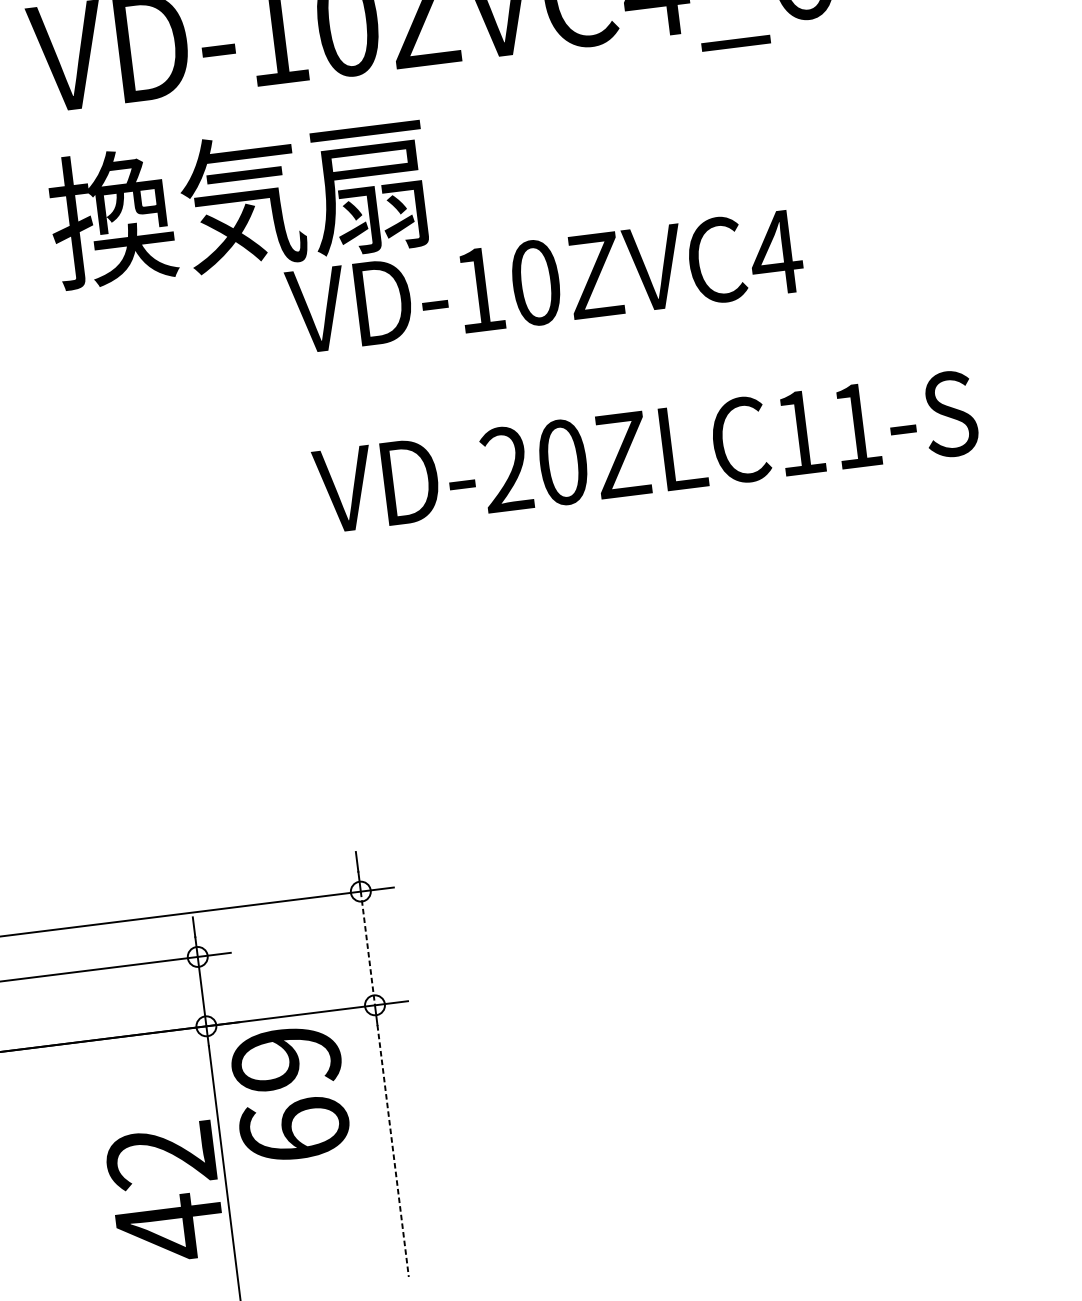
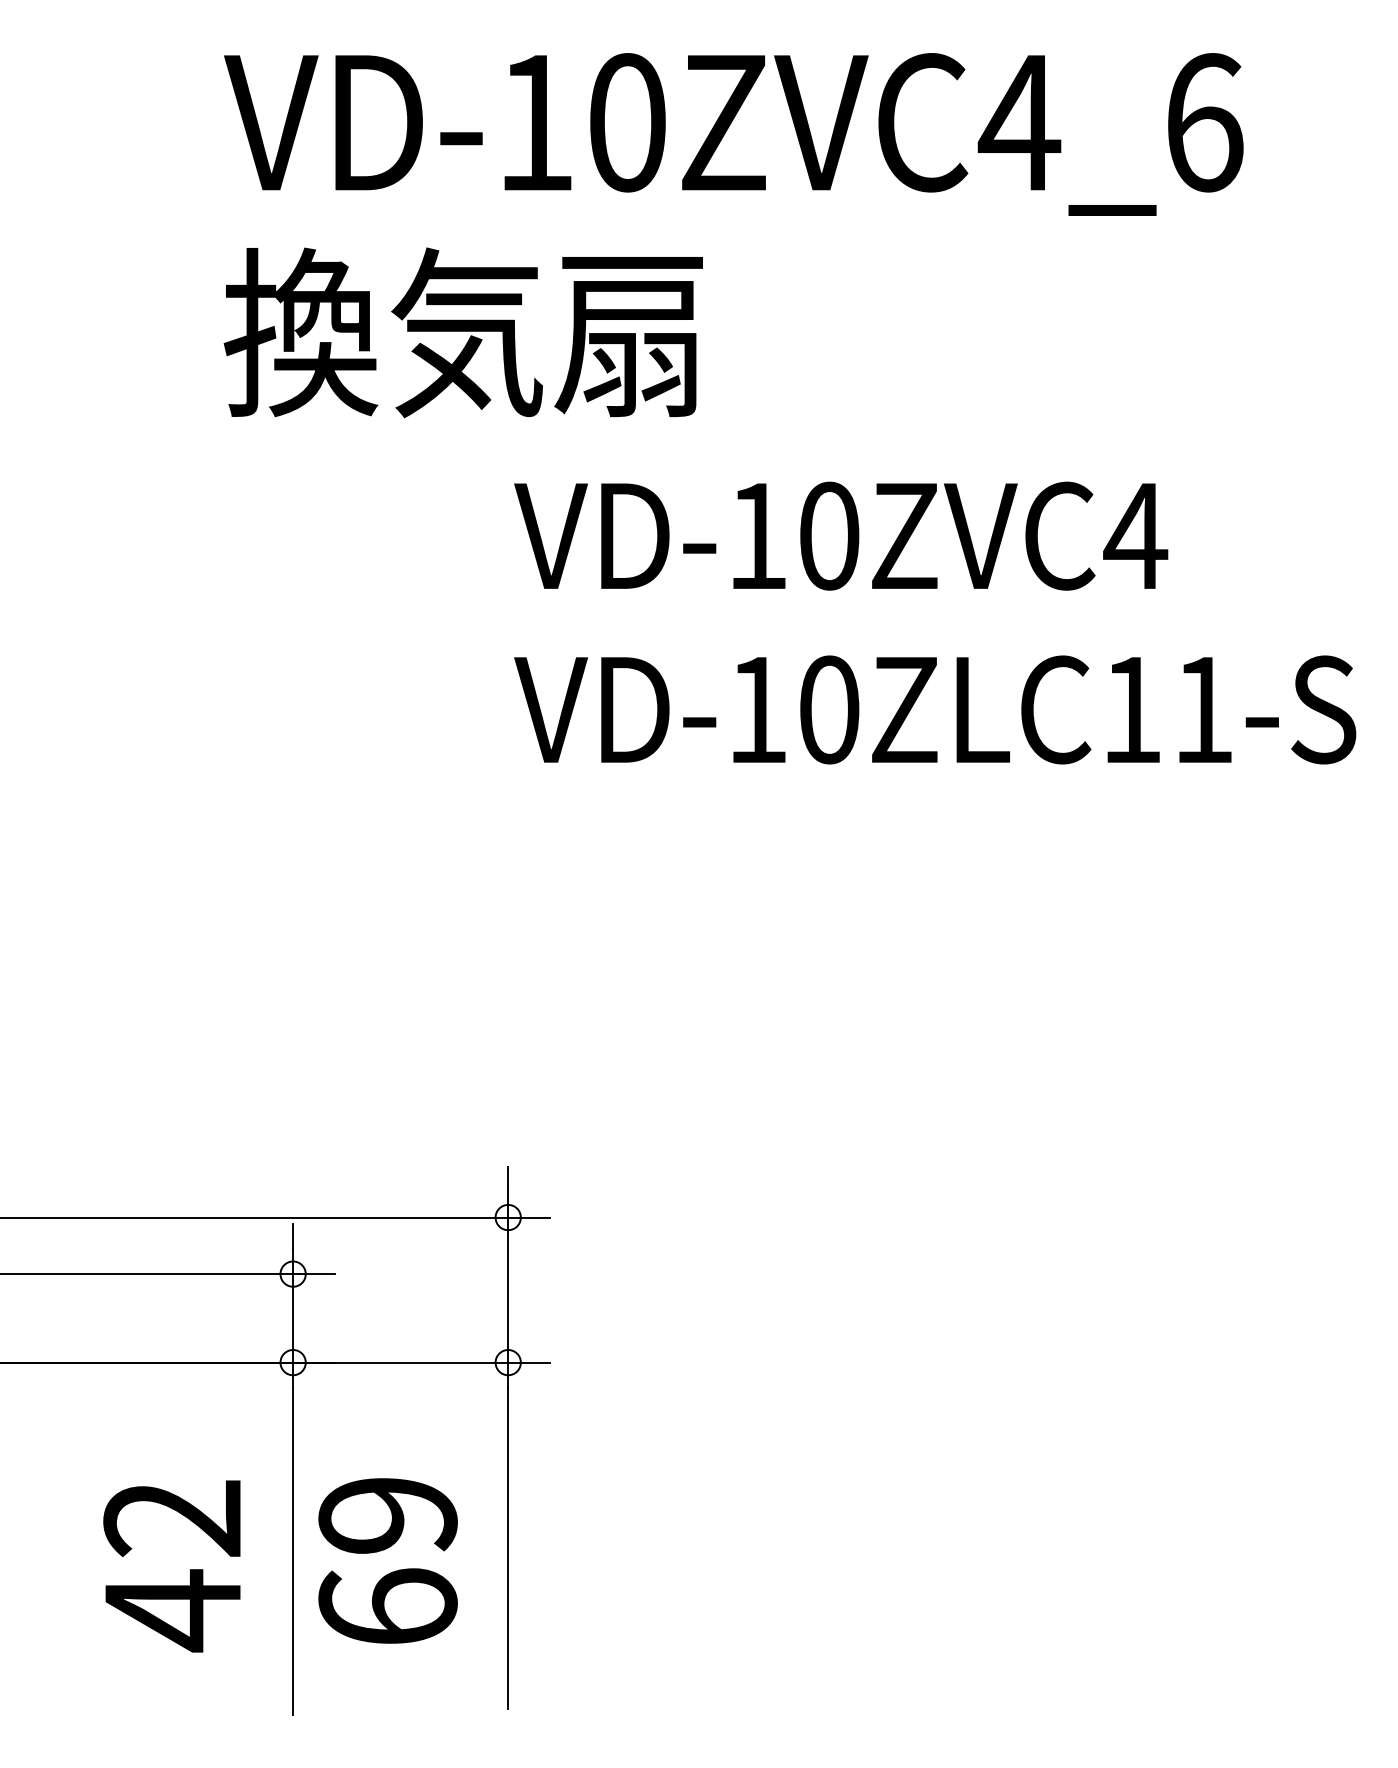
text: (545, 281) -> (841, 535), moved
text: (506, 468) -> (757, 708), VD-20ZLC11-S -> VD-10ZLC11-S
line: (368, 948) -> (508, 1290), dashed -> solid
text: (289, 1093) -> (387, 1560), moved
line: (393, 1150) -> (508, 1548), dashed -> solid
text: (164, 1193) -> (171, 1566), moved

